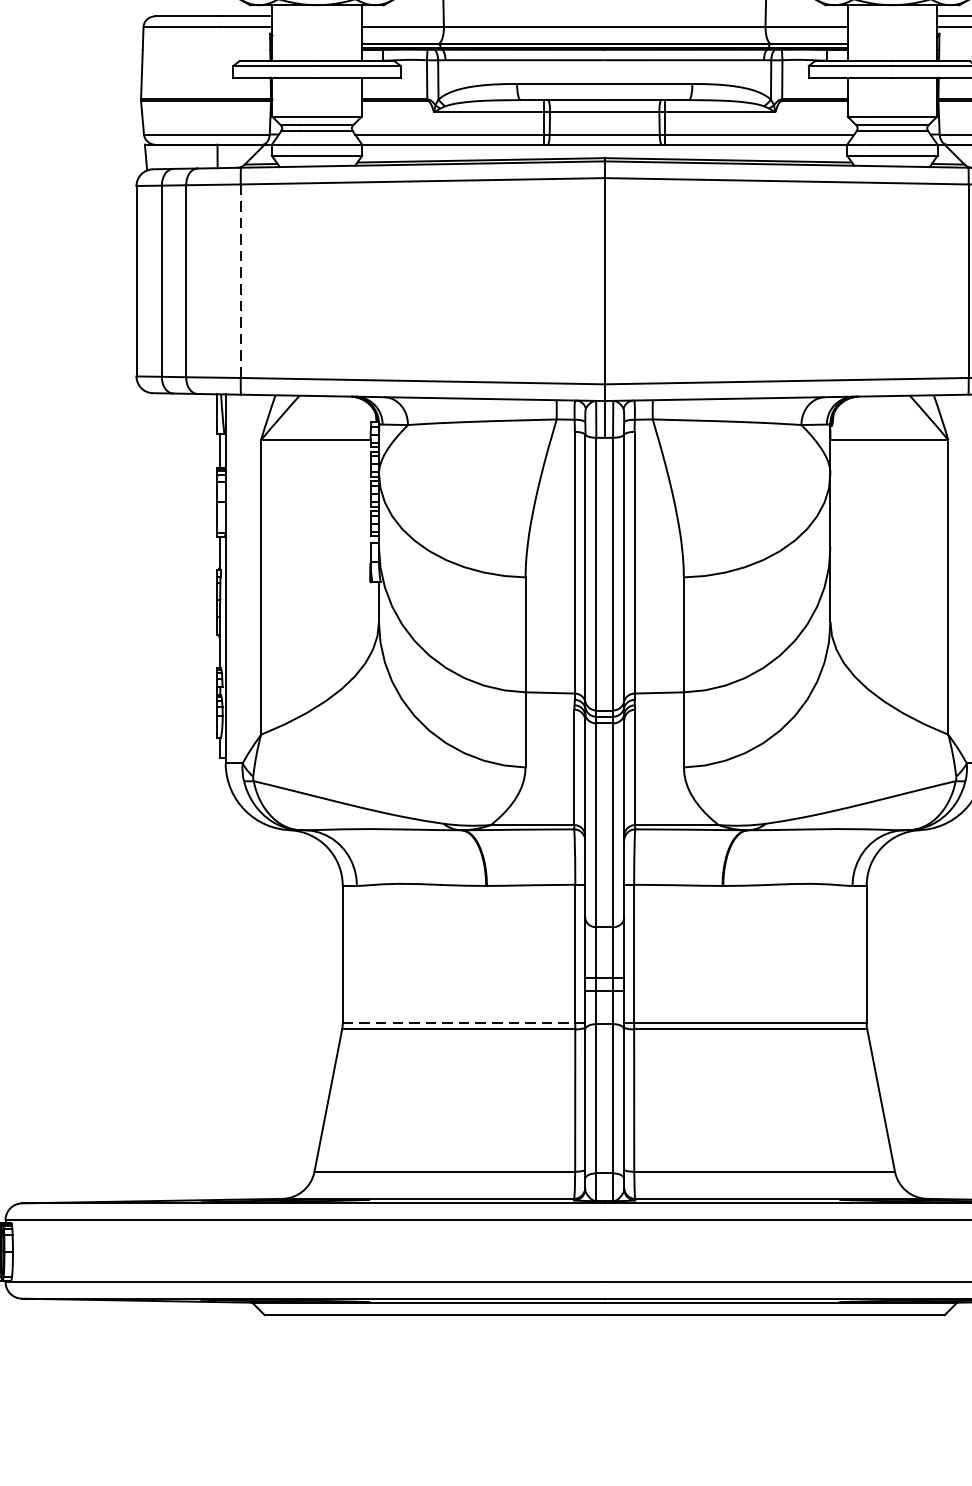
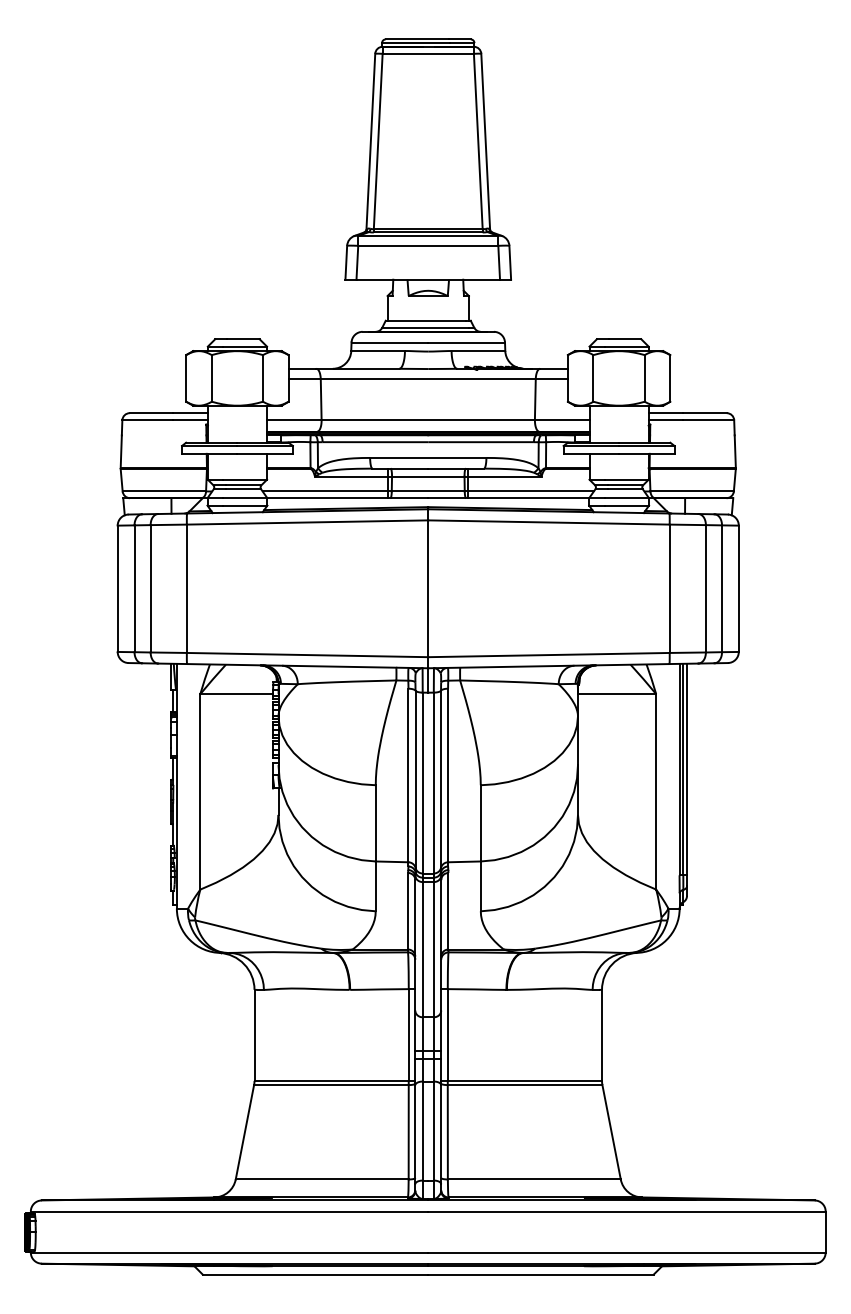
line: (240, 282) -> (186, 589), dashed -> solid
line: (460, 1022) -> (332, 1080), dashed -> solid

